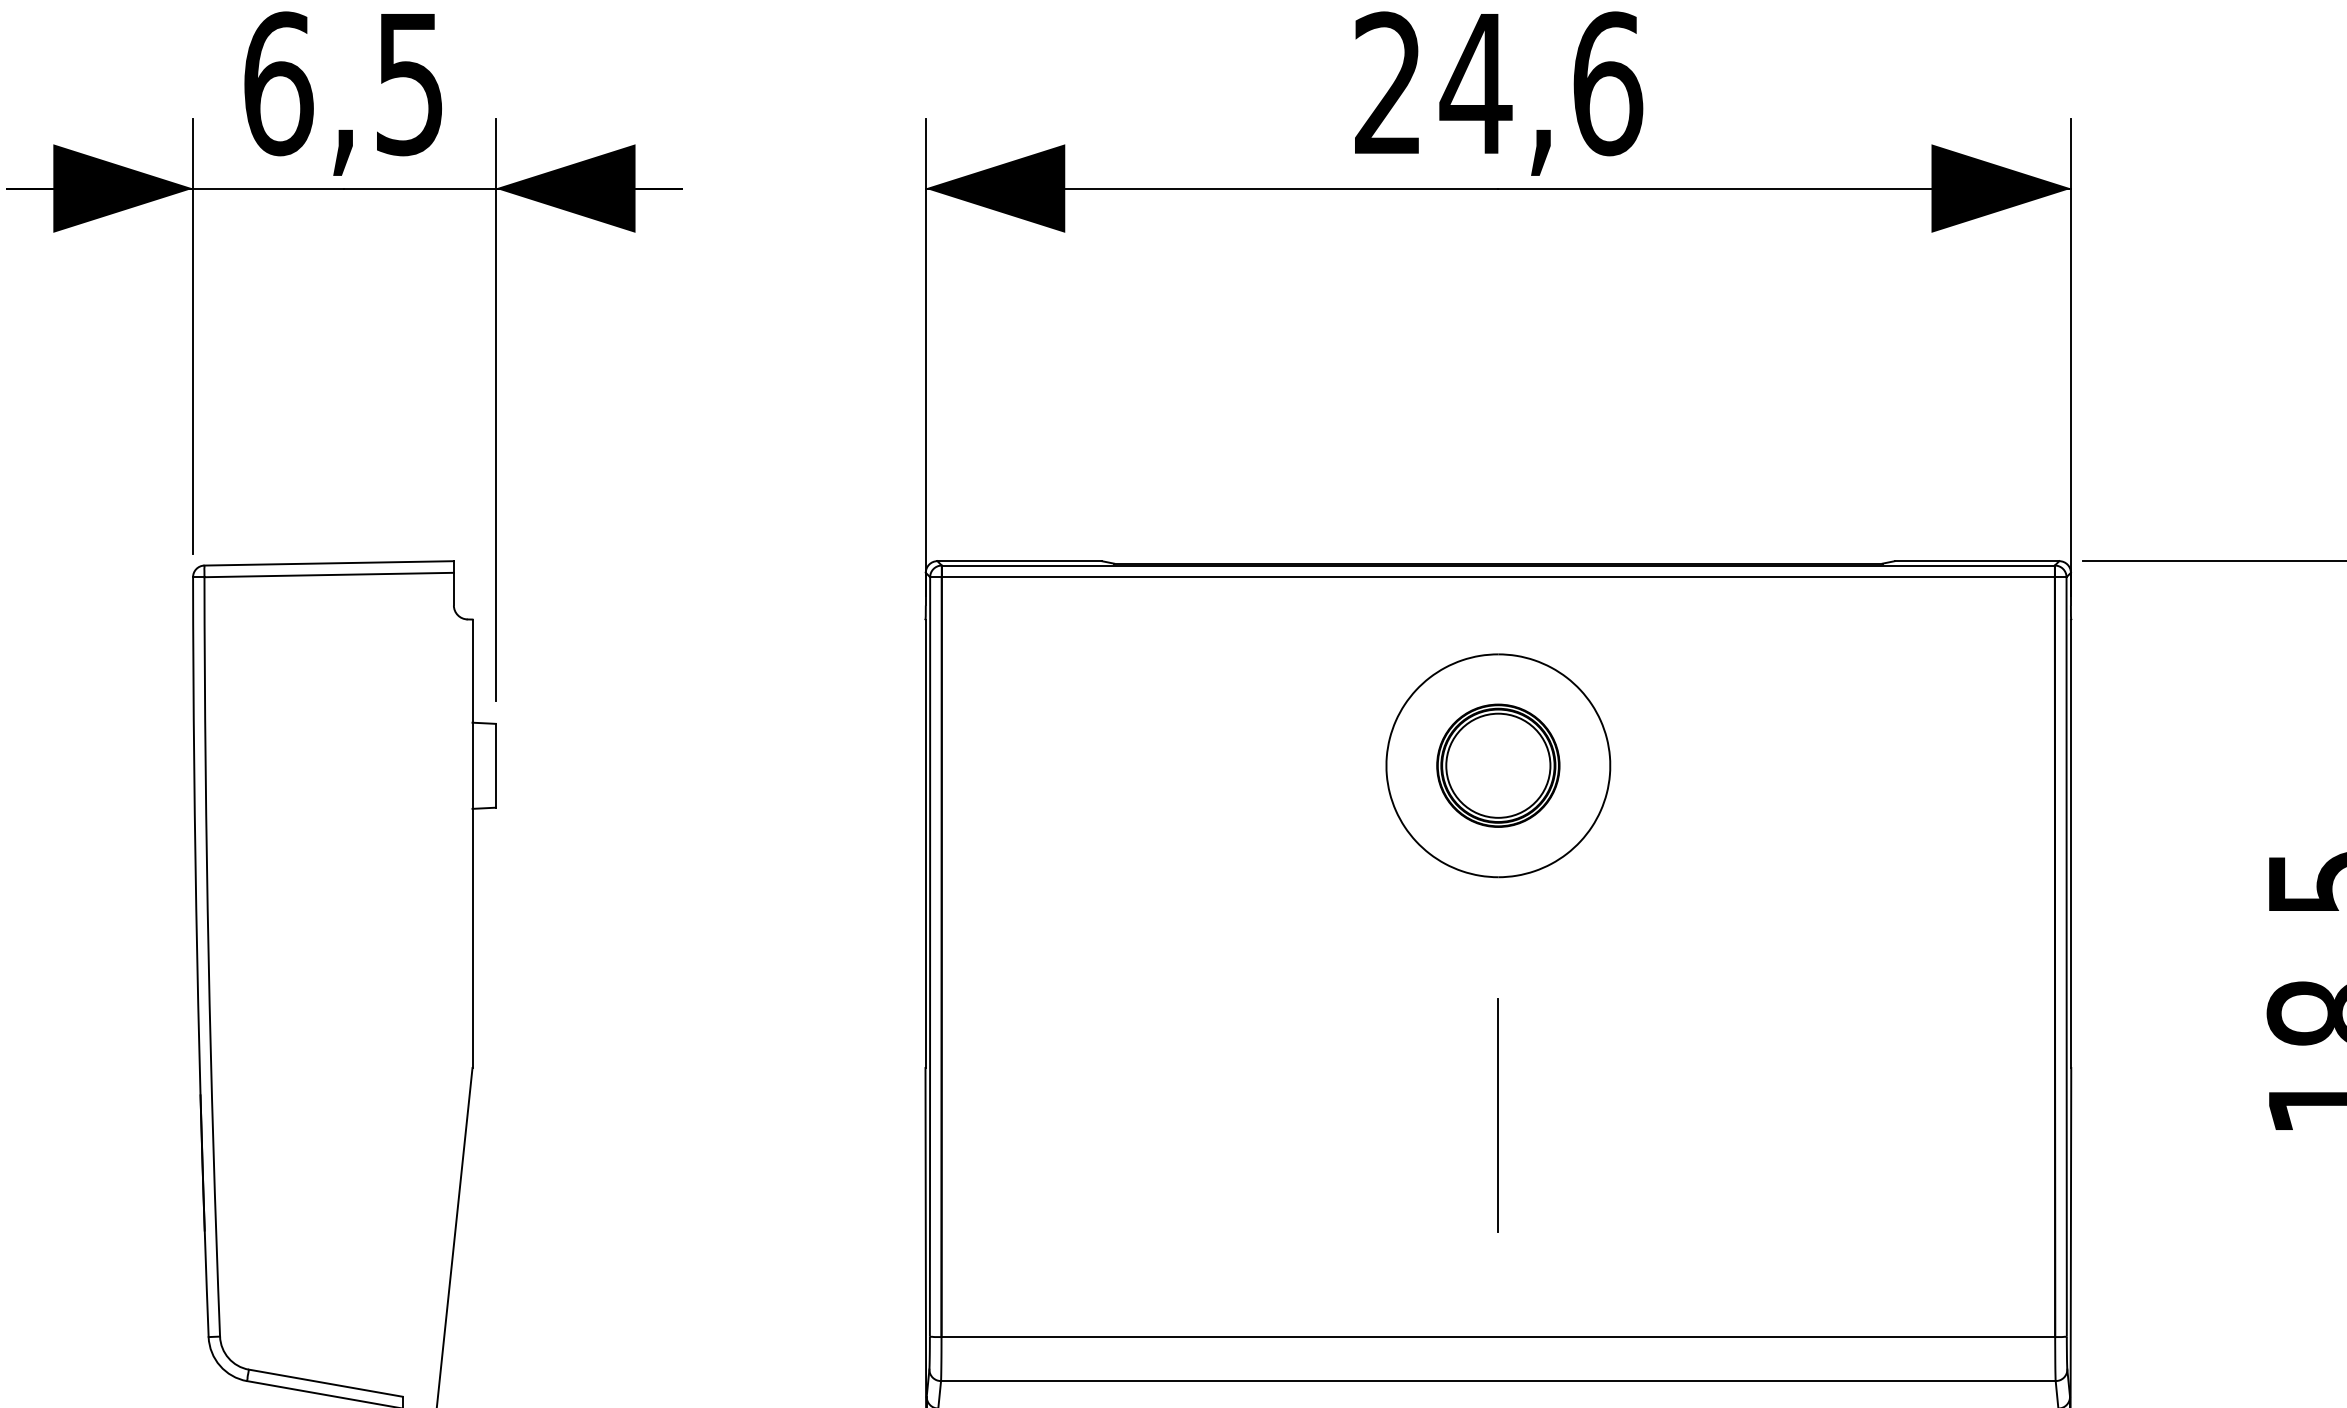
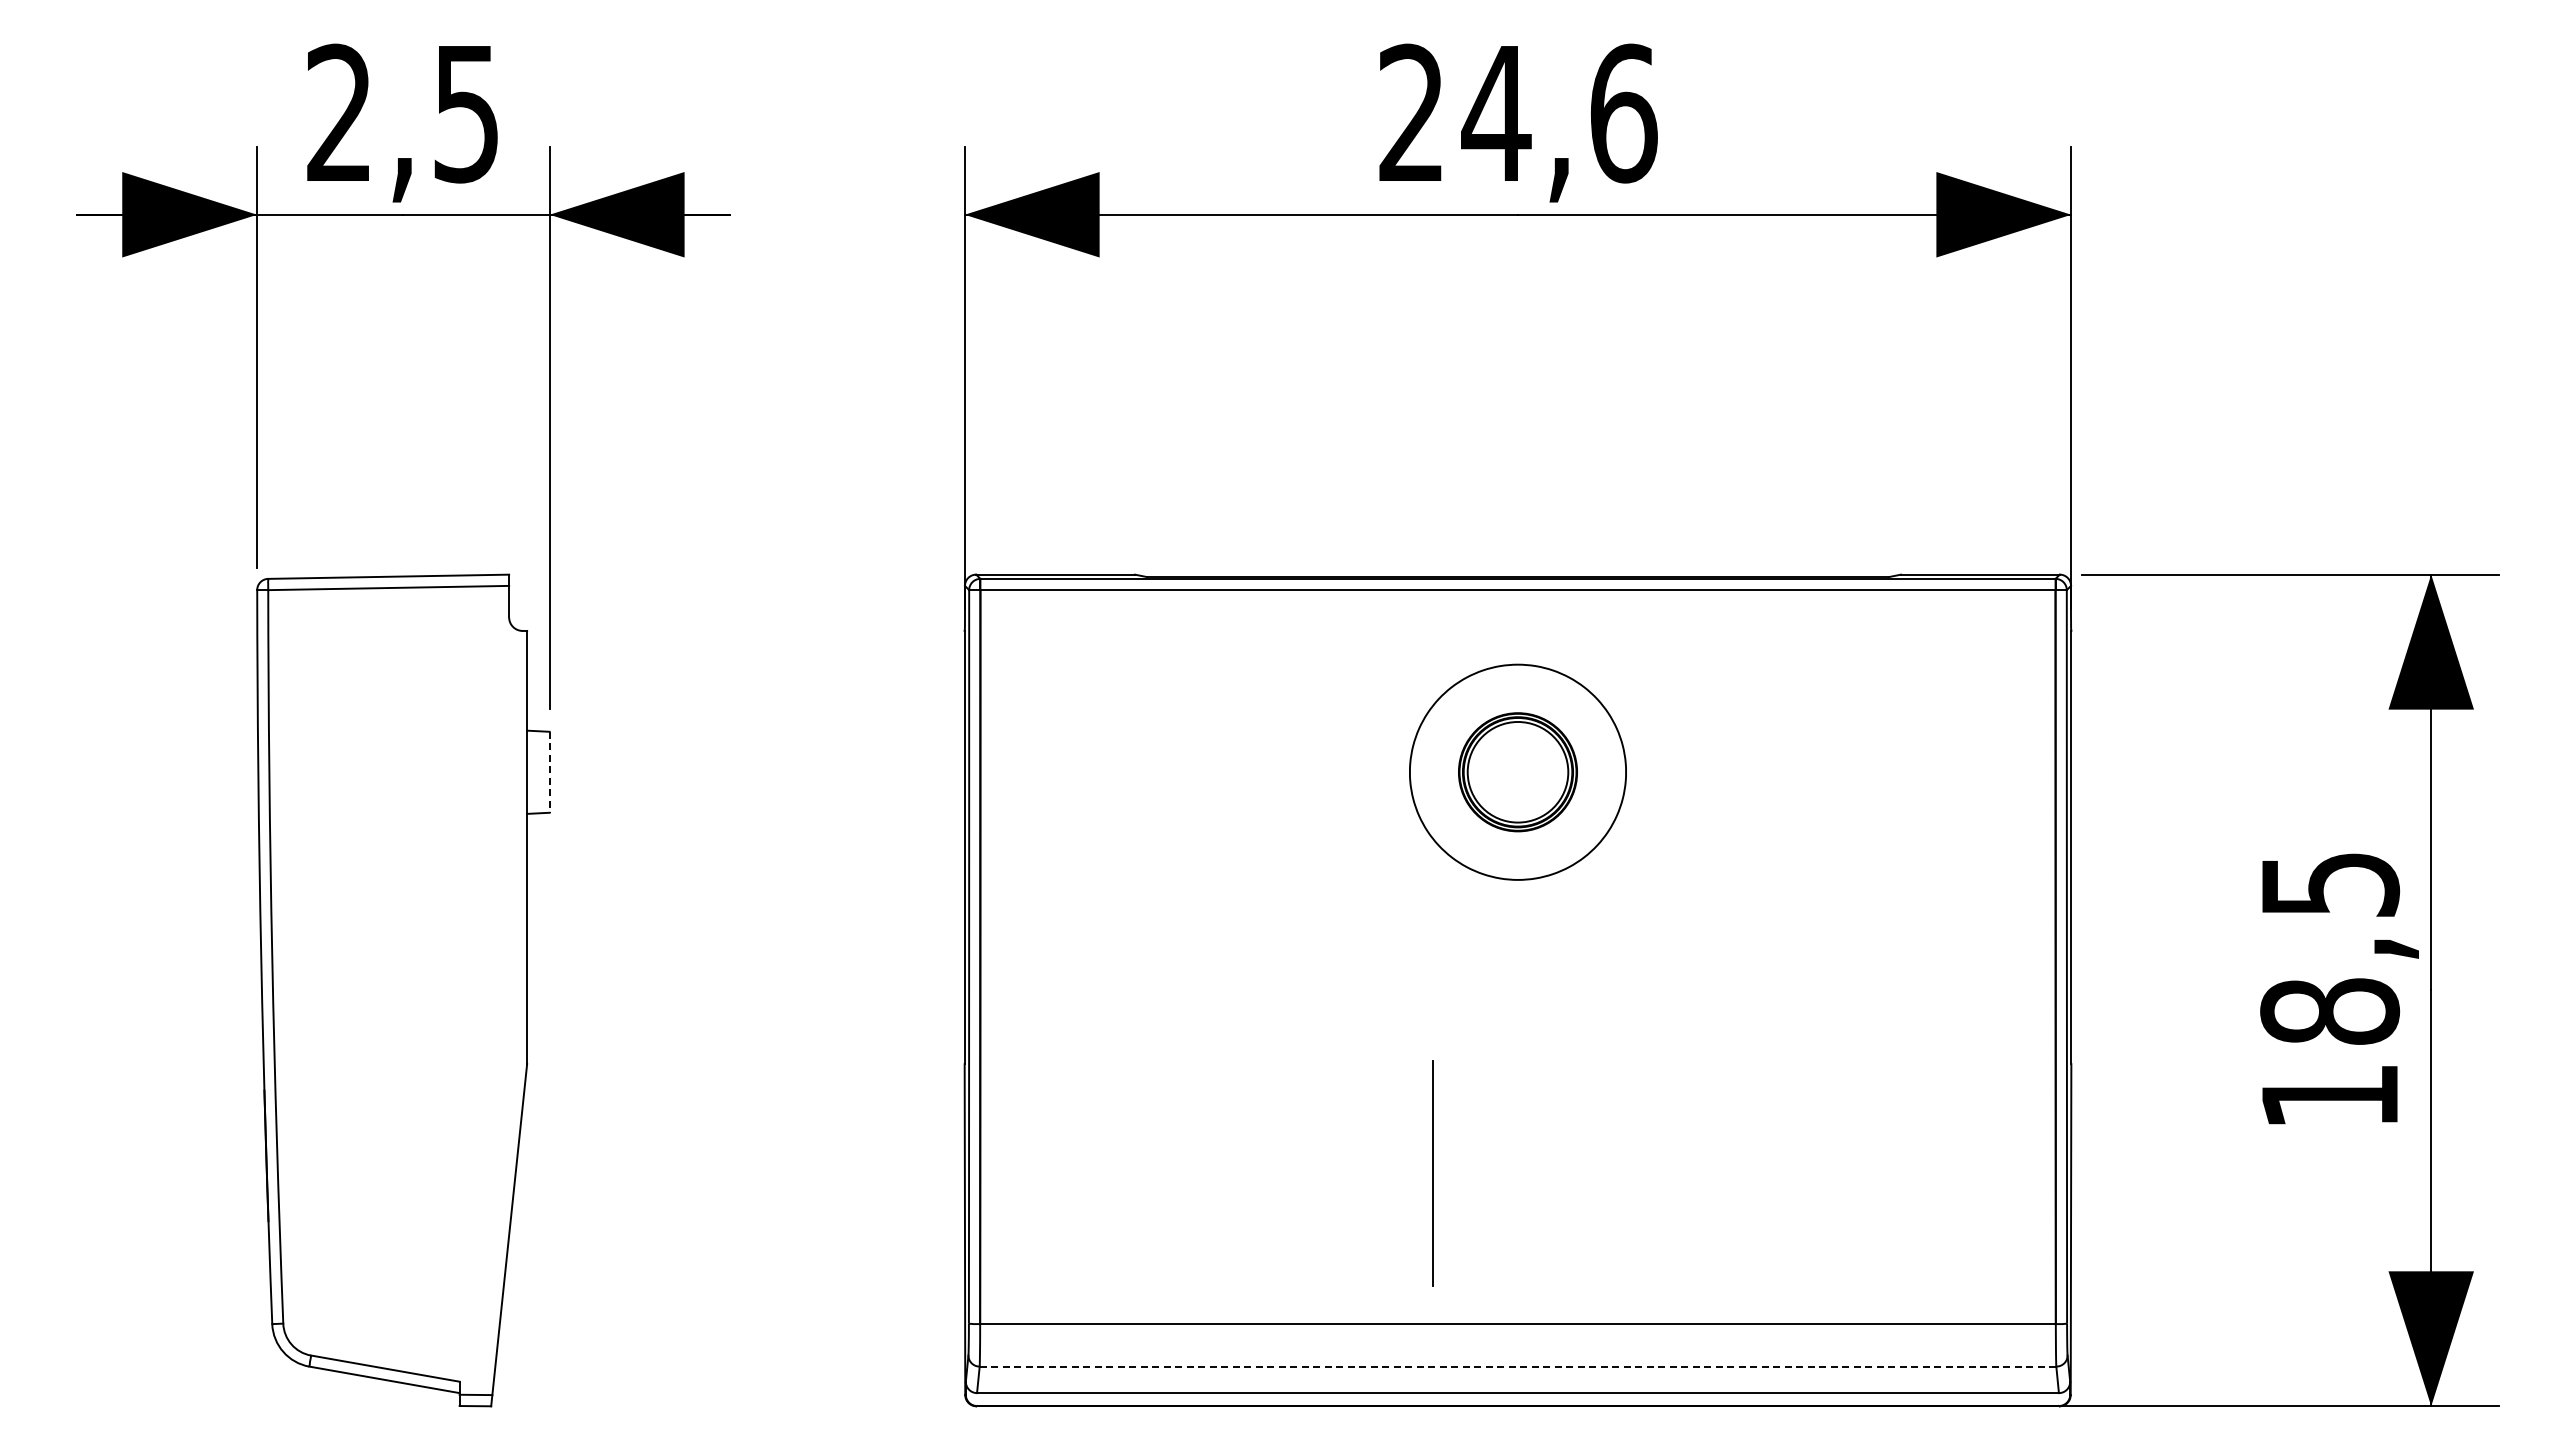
text: (278, 83) -> (339, 113), 6,5 -> 2,5
line: (495, 766) -> (549, 772), solid -> dashed
line: (1497, 1114) -> (1432, 1173), moved
line: (1498, 1380) -> (1518, 1366), solid -> dashed

